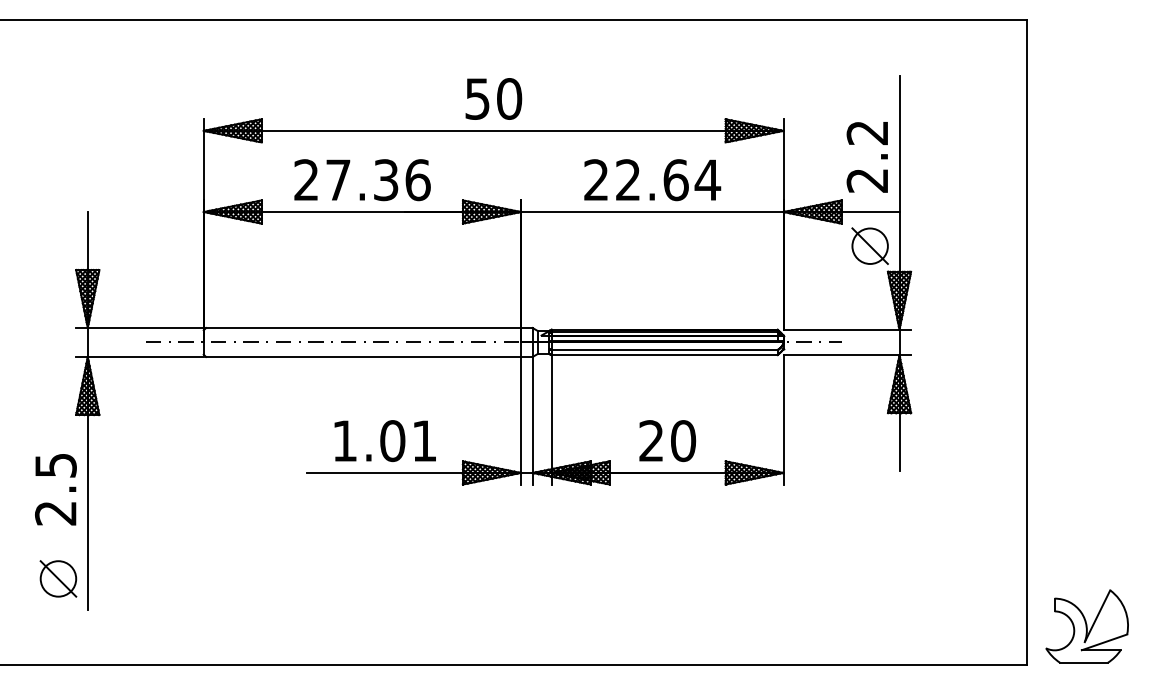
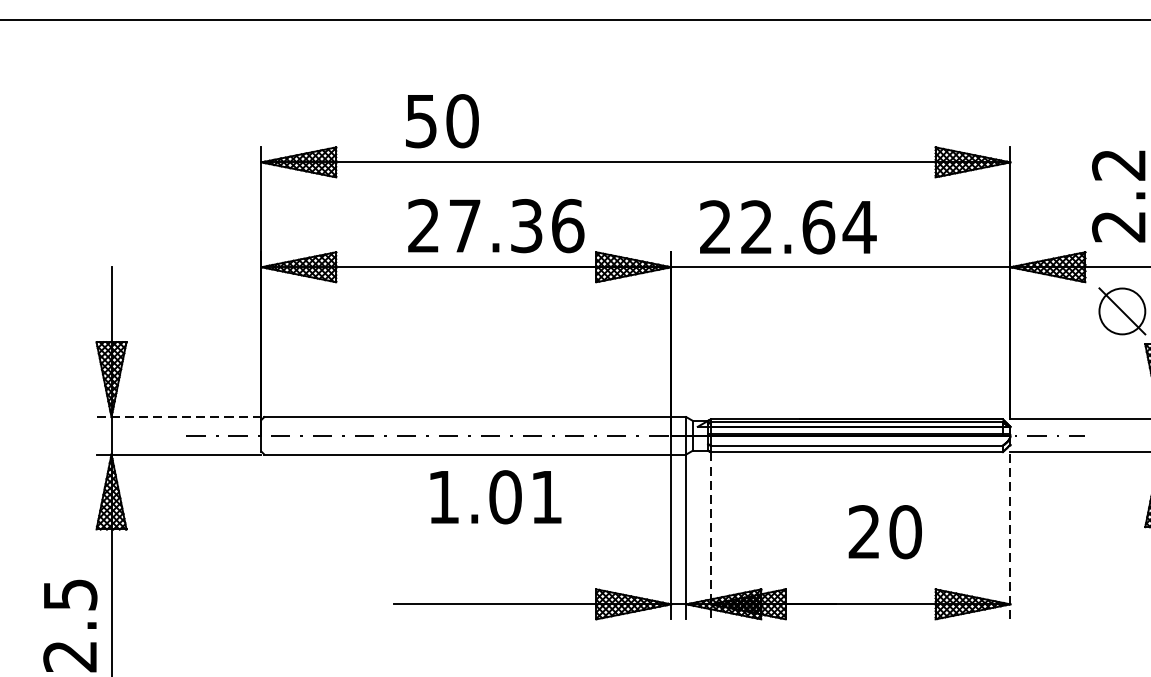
text: (493, 98) -> (441, 120), moved
text: (362, 180) -> (496, 226), moved
text: (652, 180) -> (788, 227), moved
line: (139, 328) -> (178, 417), solid -> dashed
line: (551, 419) -> (710, 535), solid -> dashed
line: (783, 419) -> (1010, 535), solid -> dashed
text: (384, 441) -> (494, 497), moved
text: (667, 441) -> (885, 532), moved

